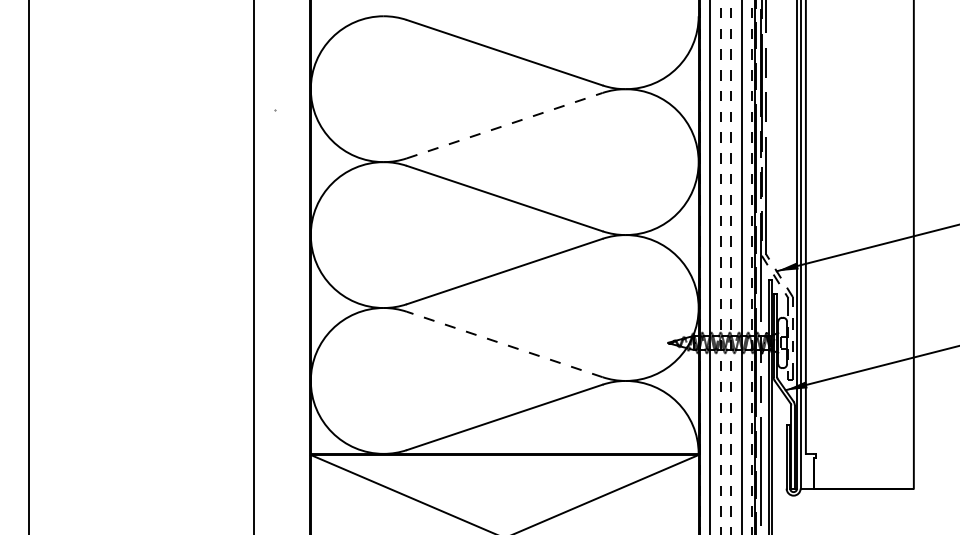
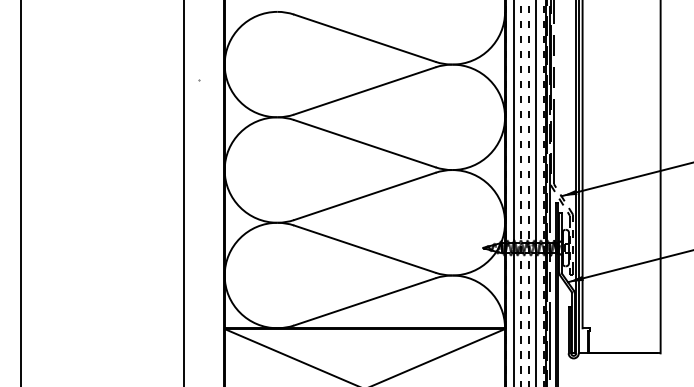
line: (505, 125) -> (365, 90), dashed -> solid
line: (504, 344) -> (364, 249), dashed -> solid

